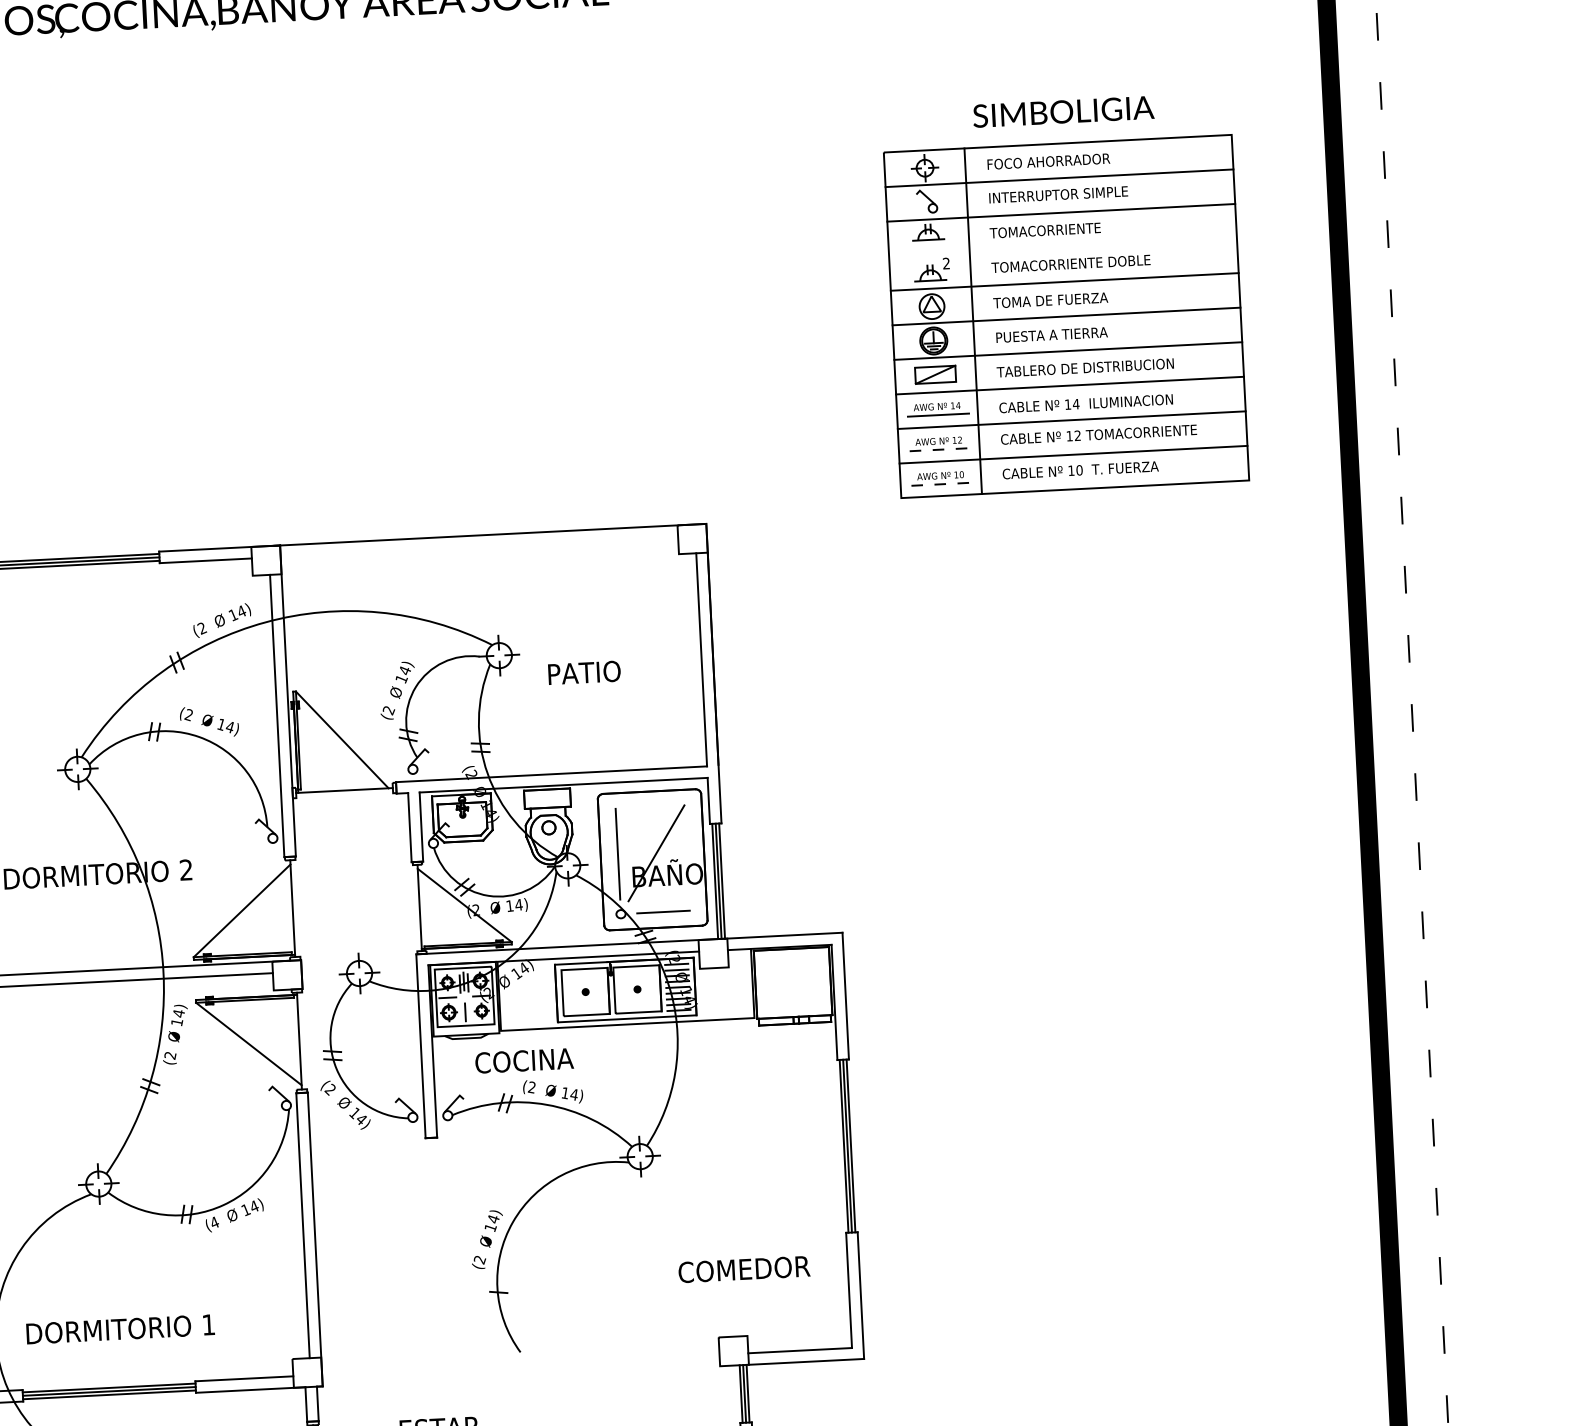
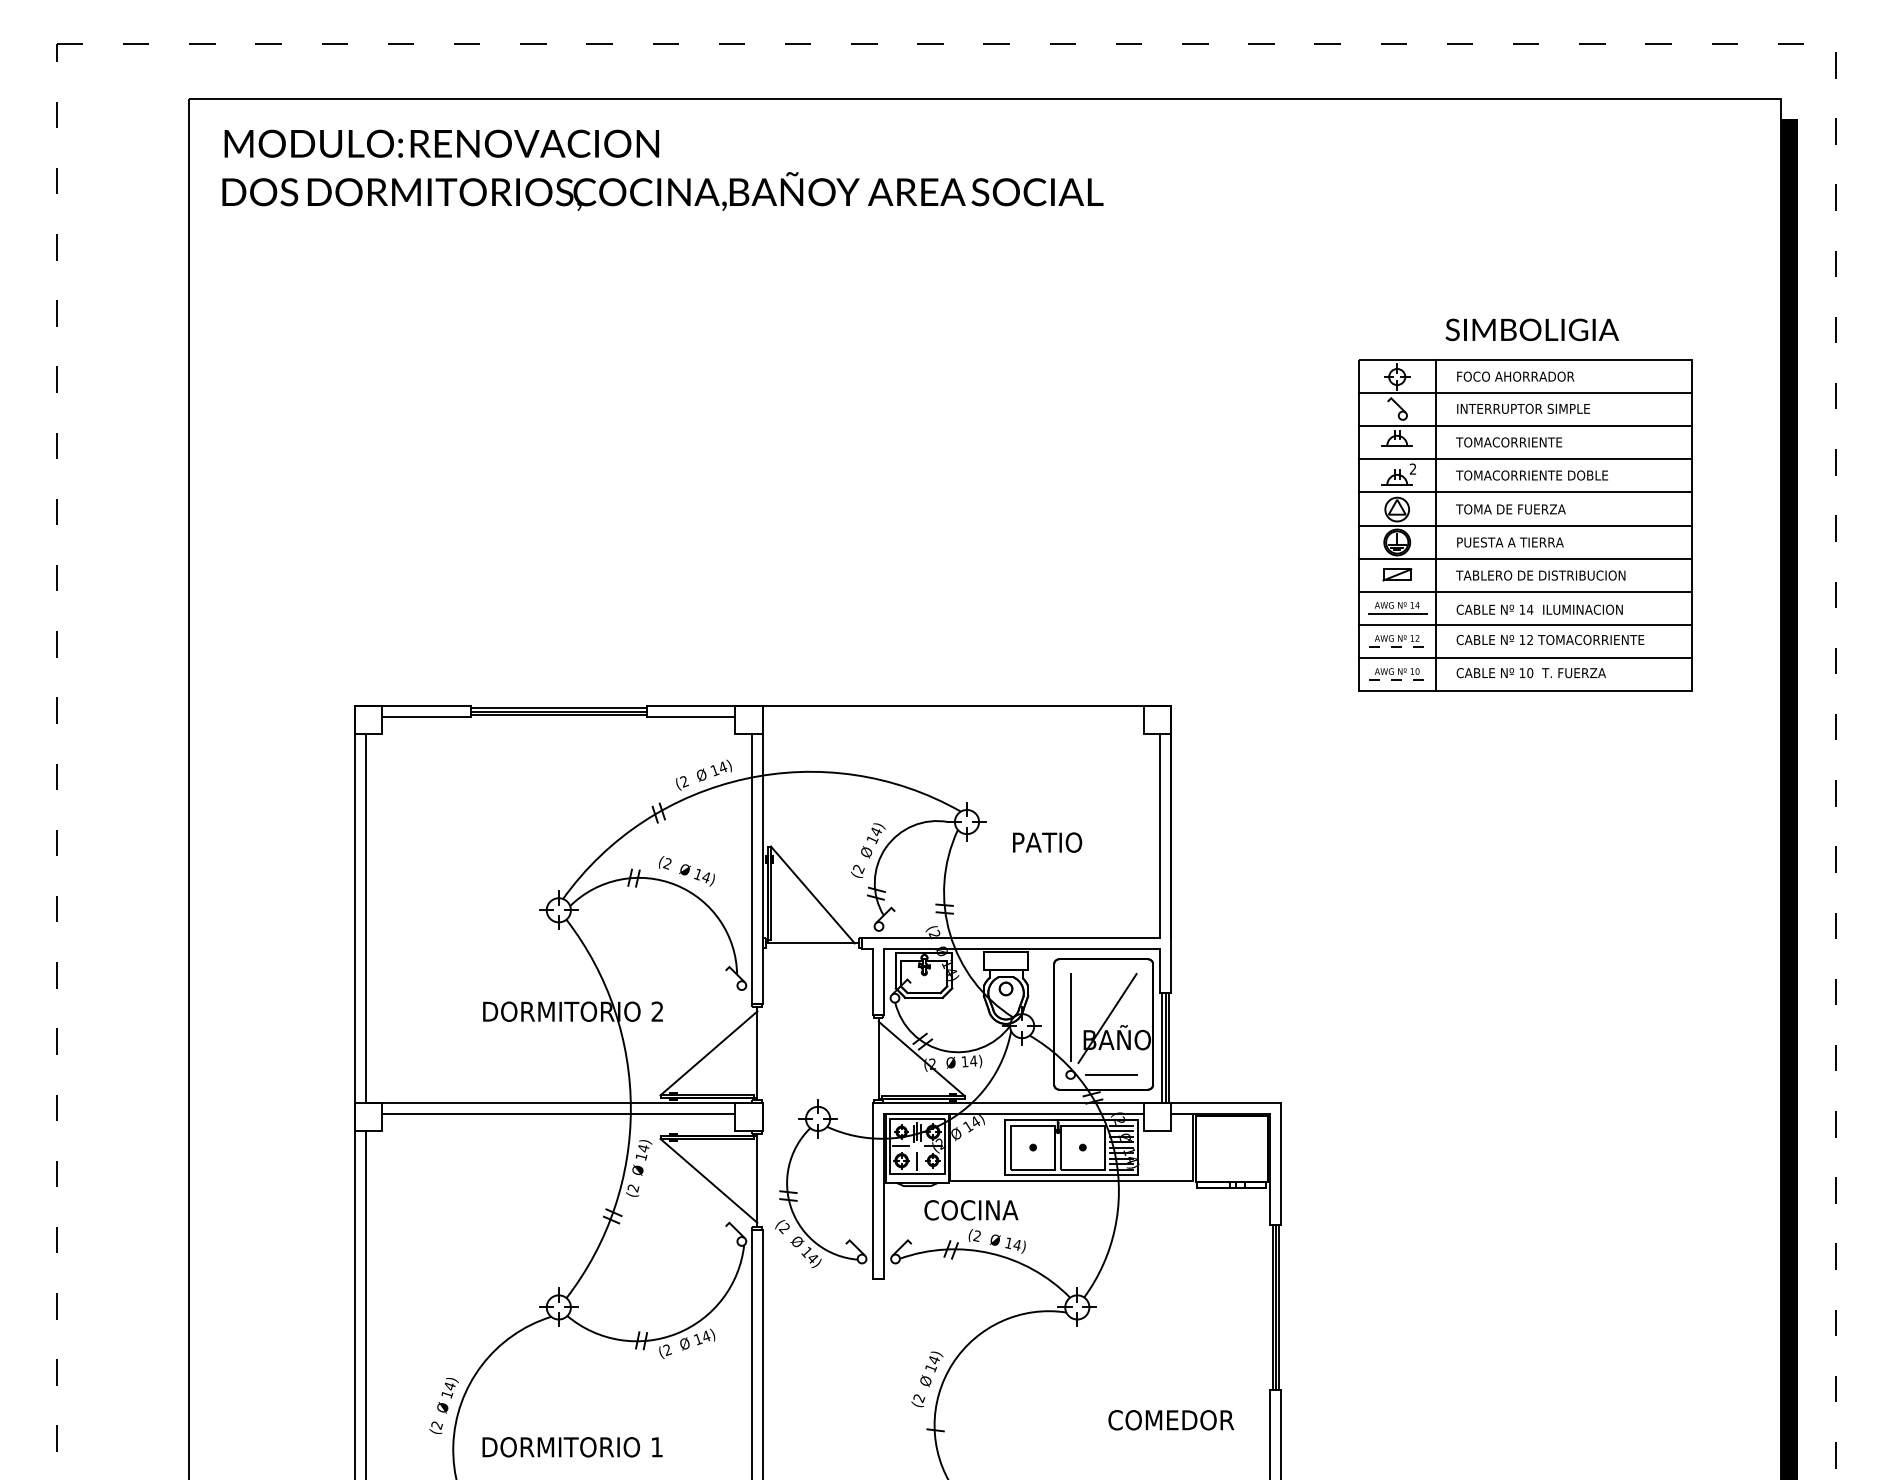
line: (1062, 247) -> (1524, 459), added
part: (935, 374) -> (1397, 574), size x0.71
text: (214, 1223) -> (667, 1350), (4 -> (2

